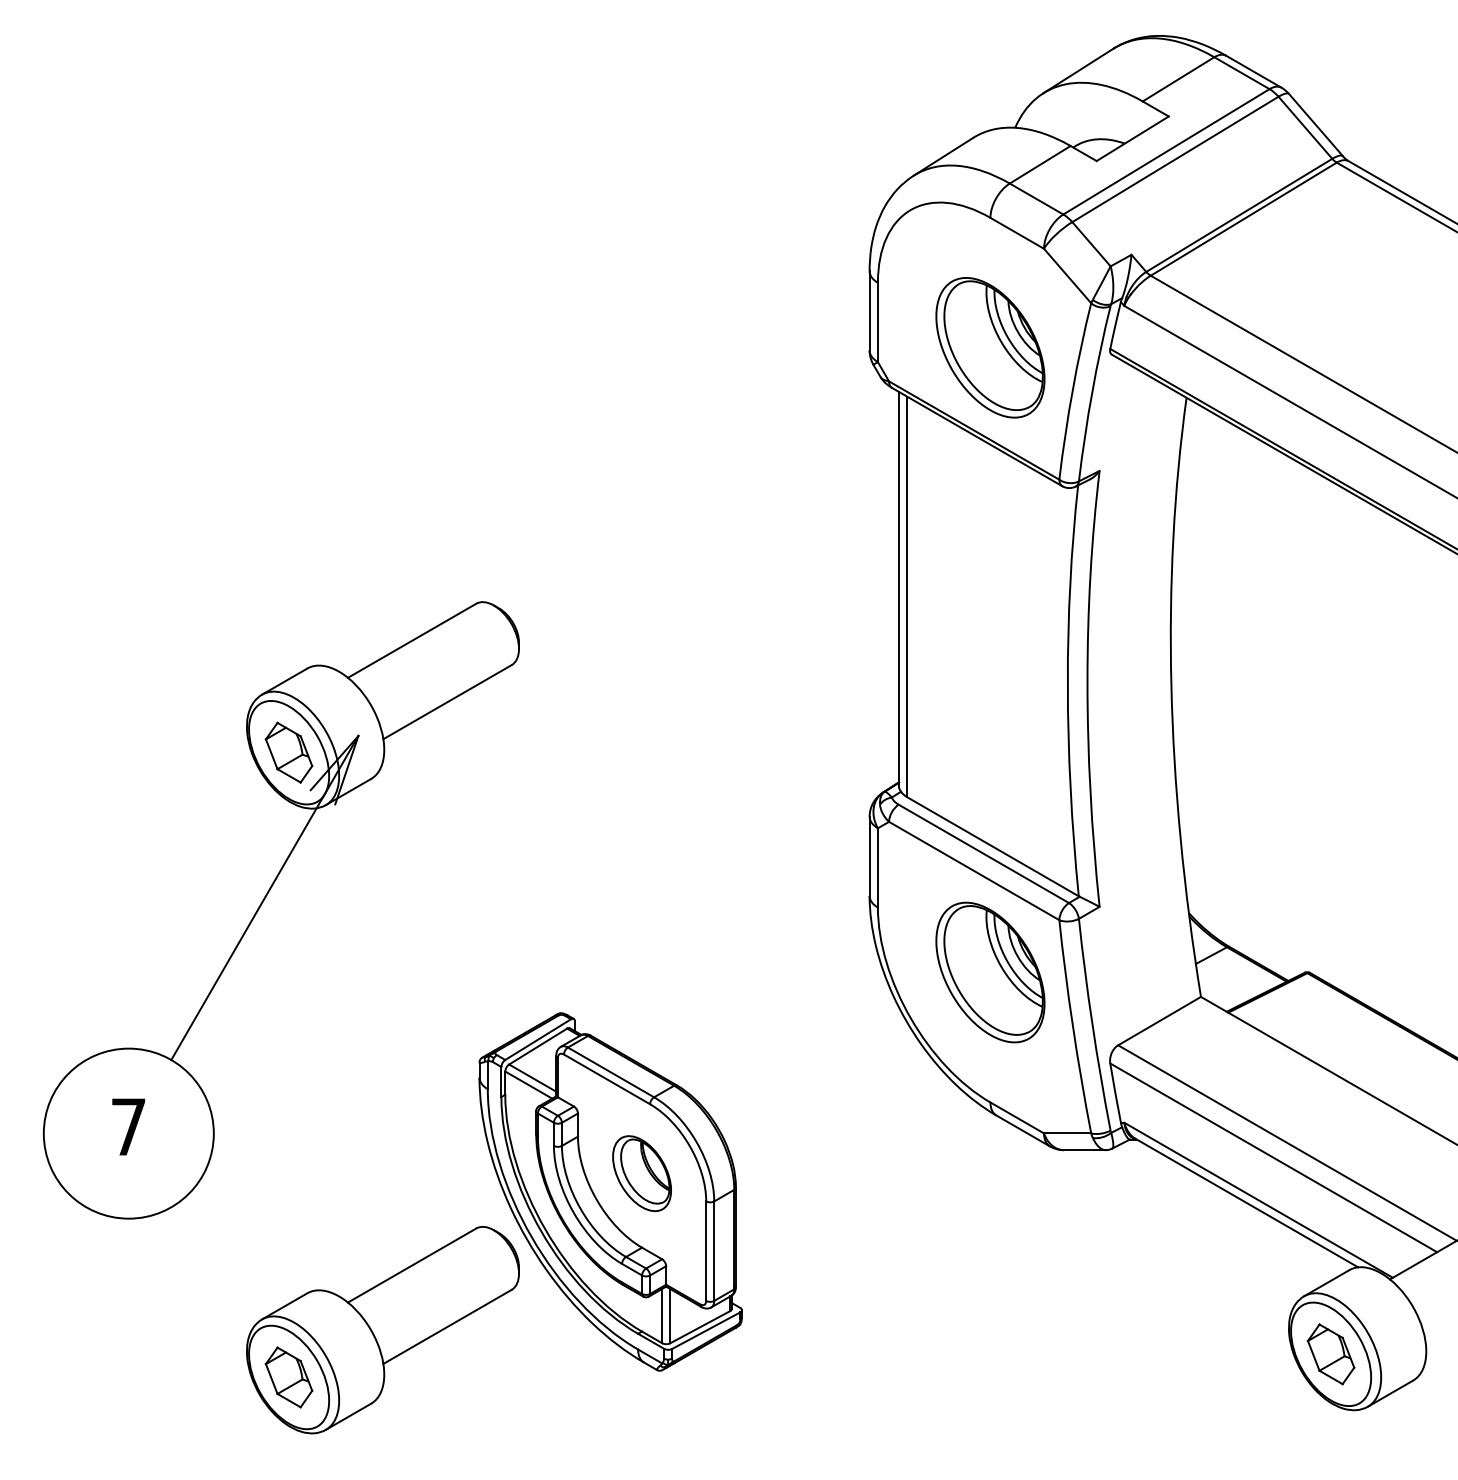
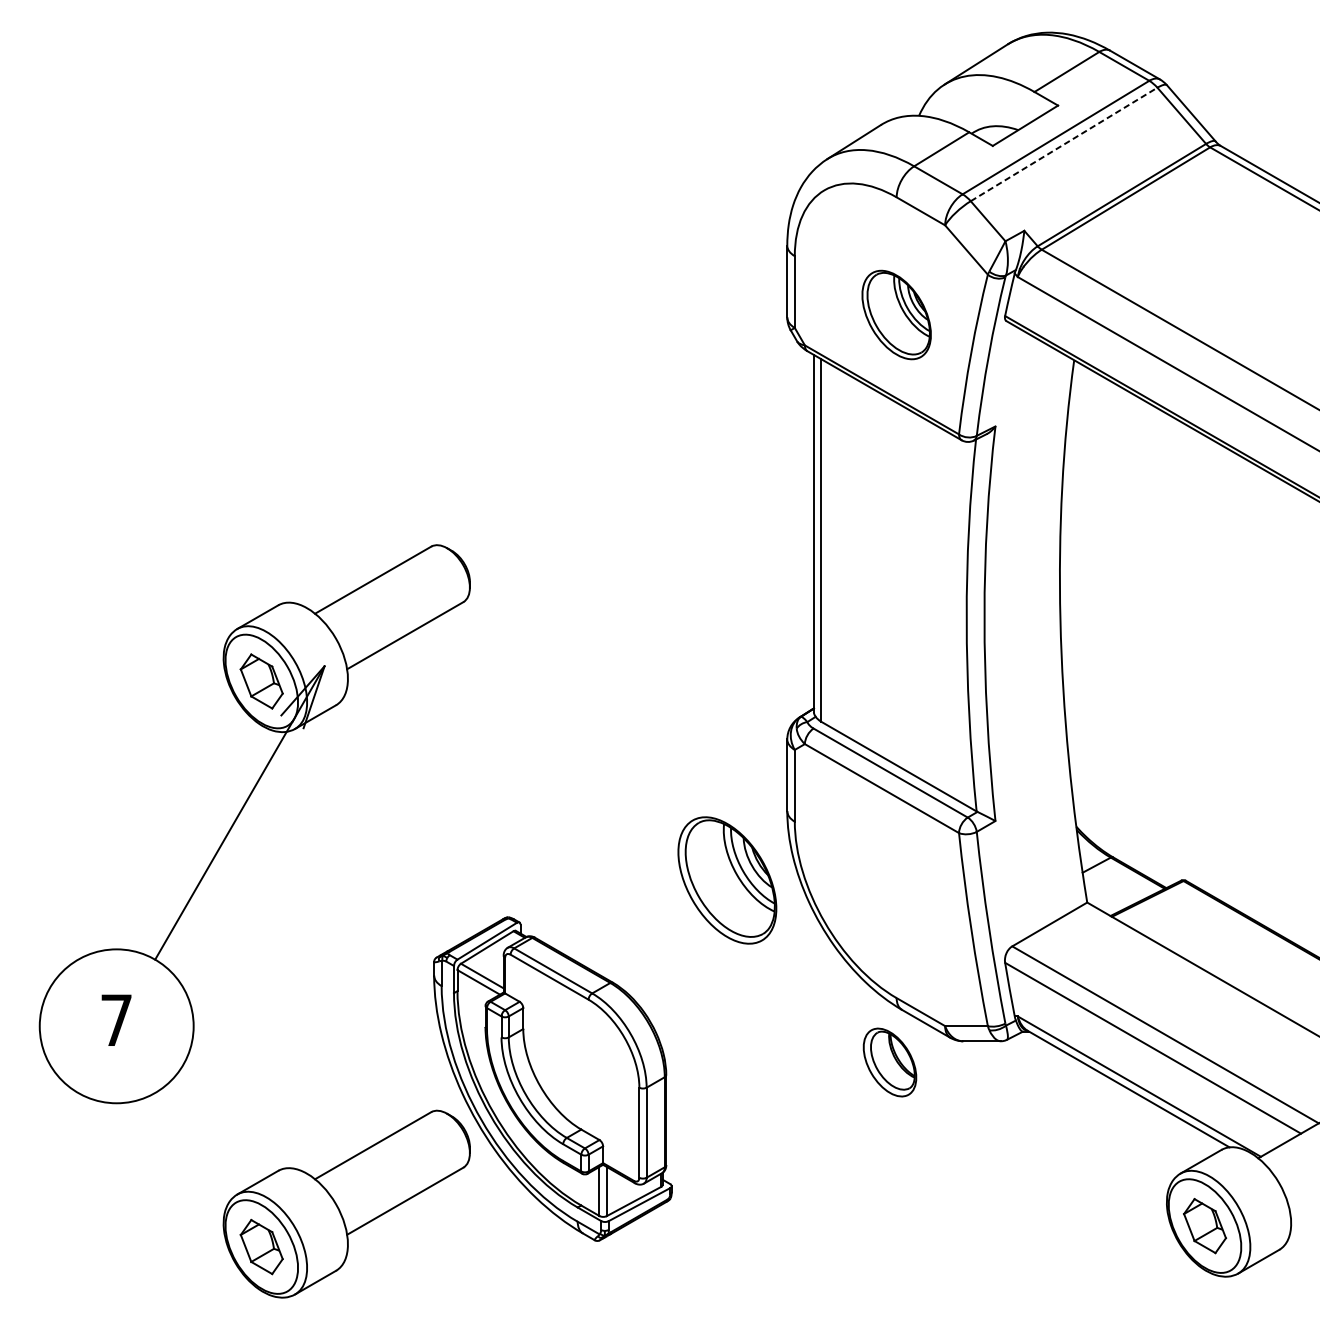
line: (1175, 159) -> (1064, 144), solid -> dashed
part: (990, 347) -> (896, 314), size x0.7
part: (990, 972) -> (727, 880), moved
part: (641, 1173) -> (889, 1062), moved

